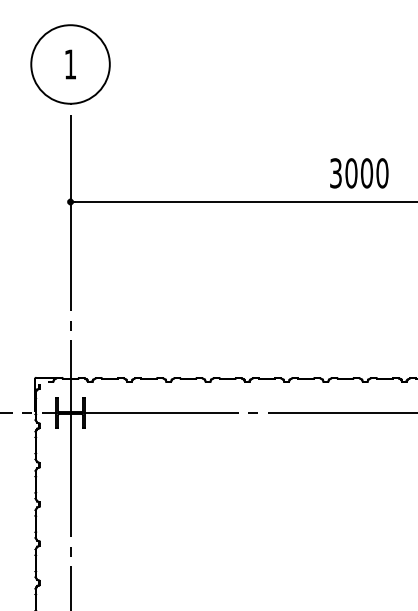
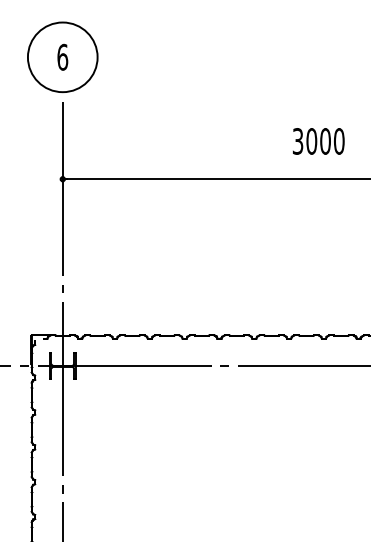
text: (70, 64) -> (62, 57), 1 -> 6
text: (359, 173) -> (318, 141), moved

